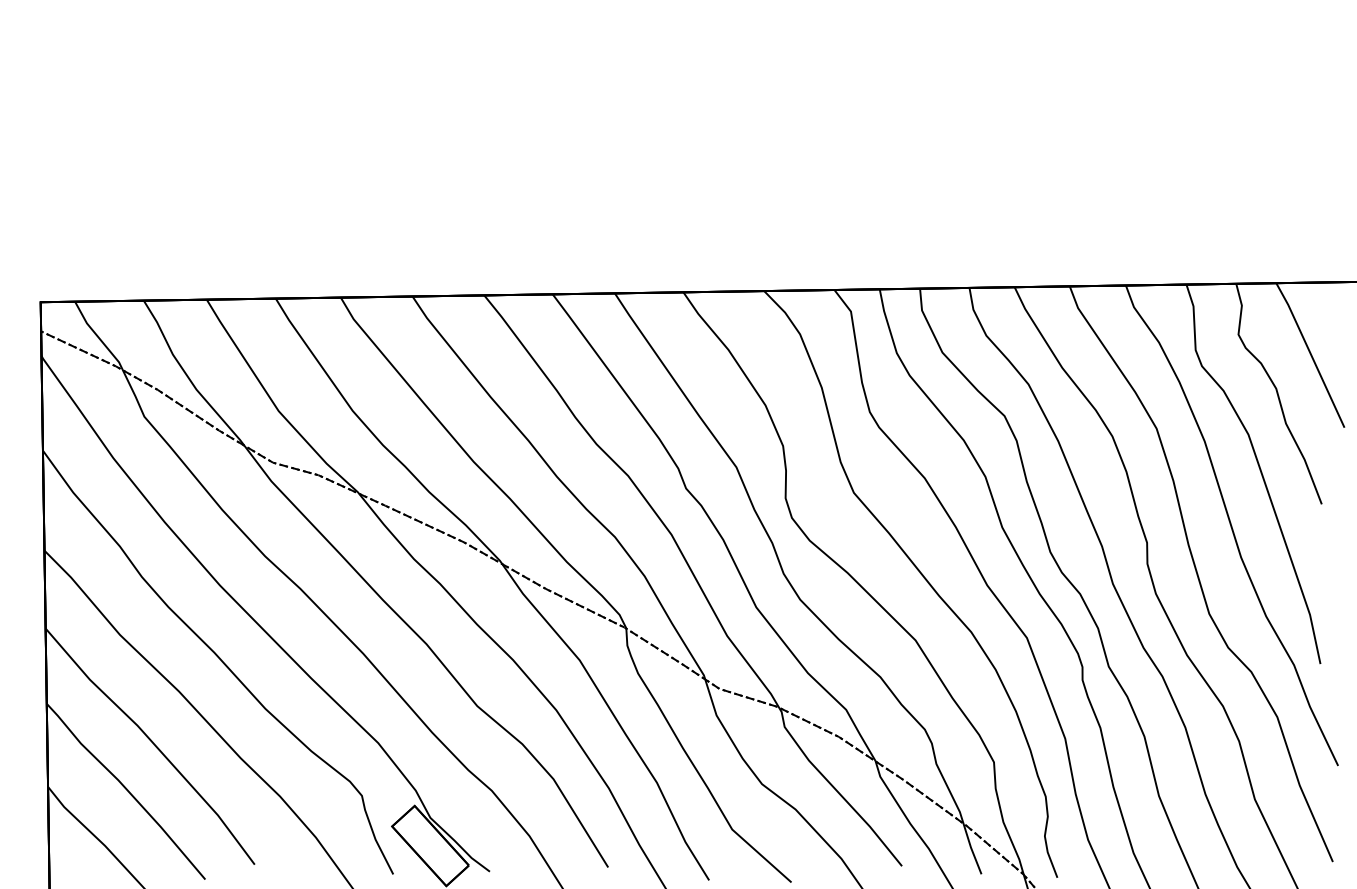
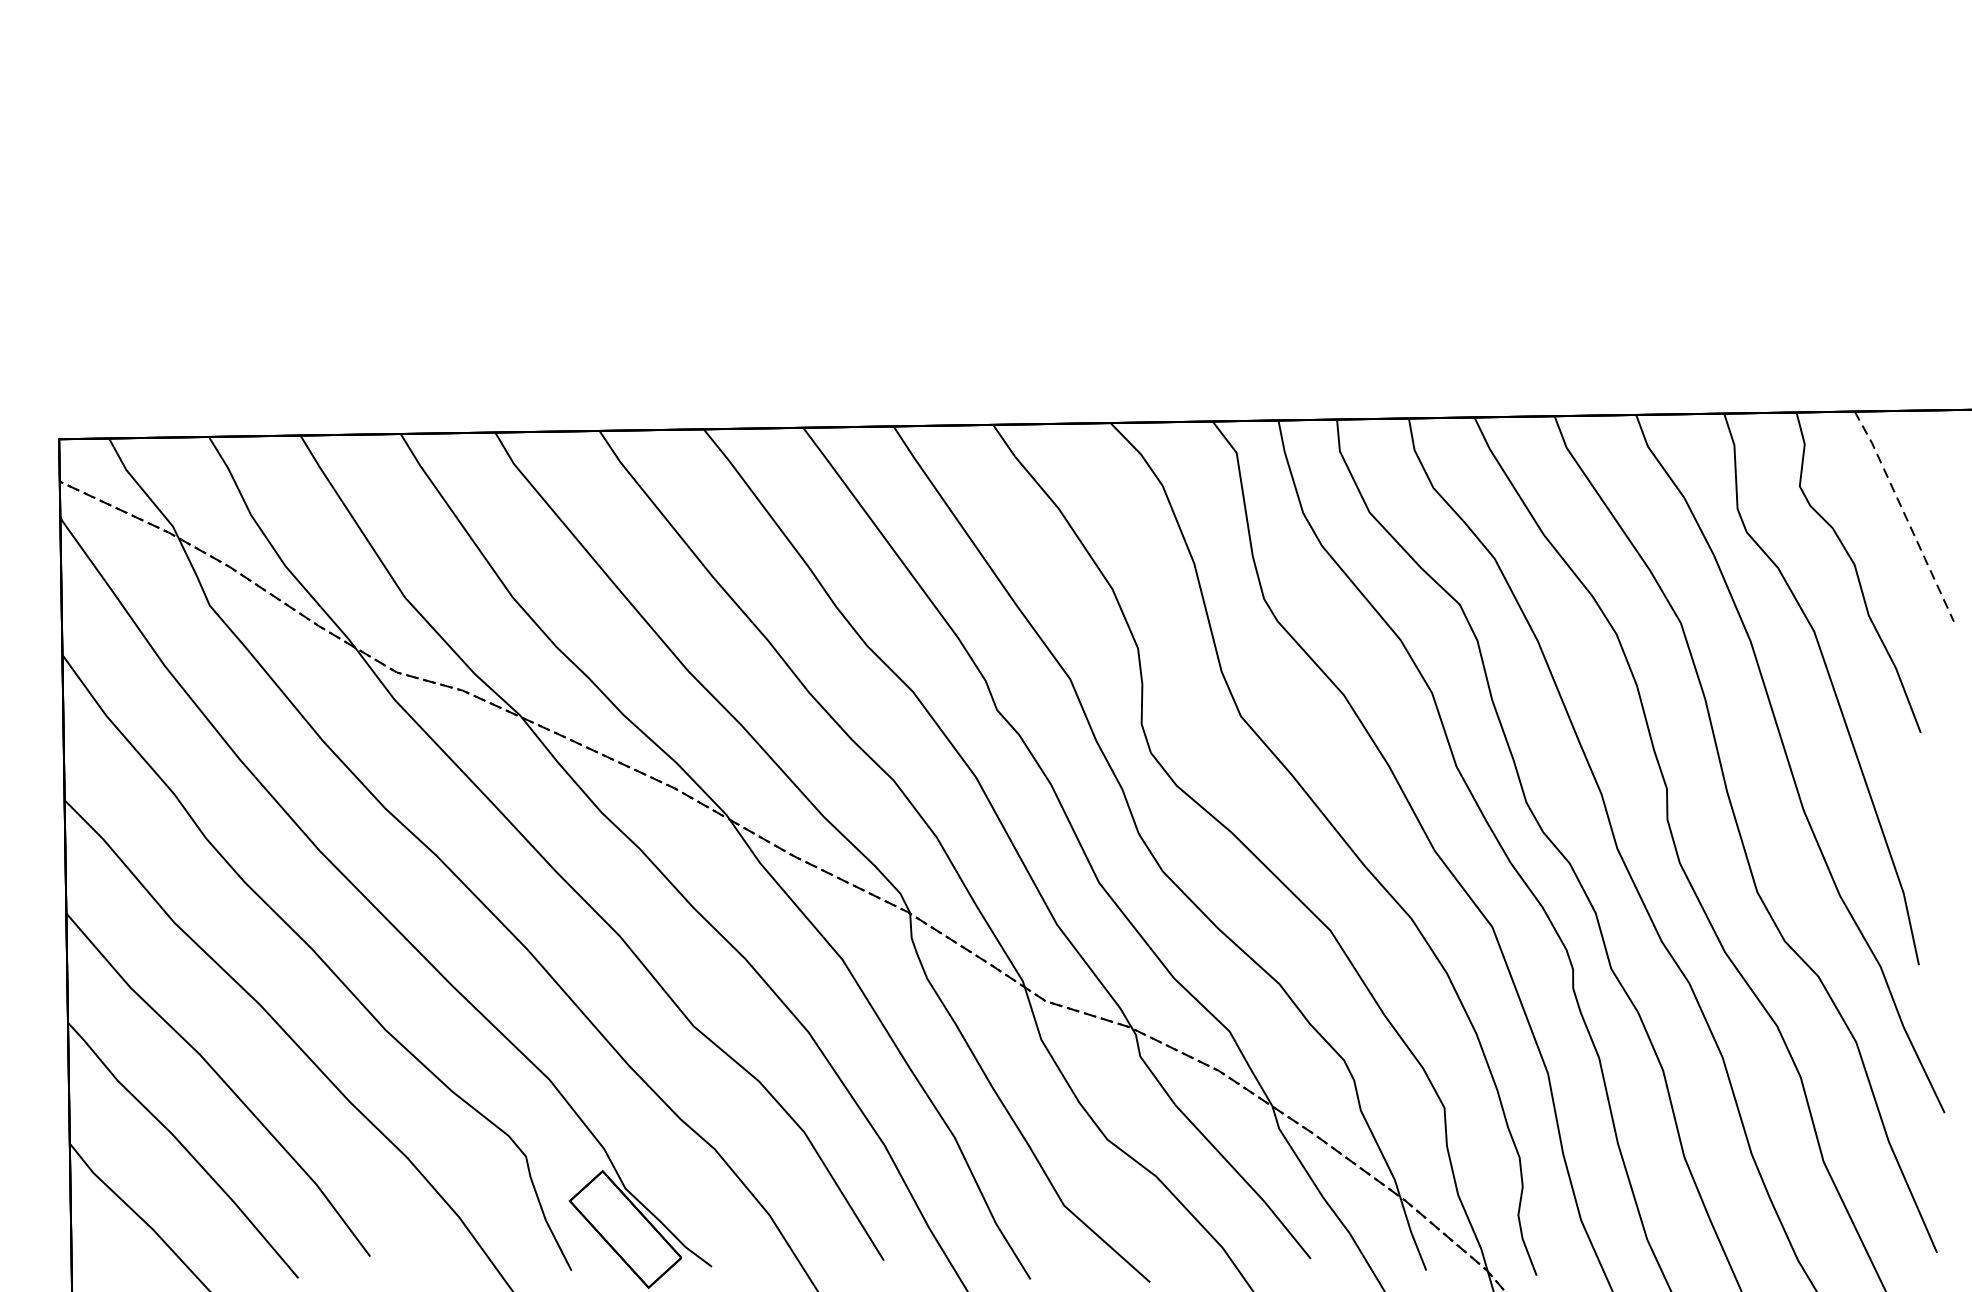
line: (1311, 354) -> (1905, 515), solid -> dashed

